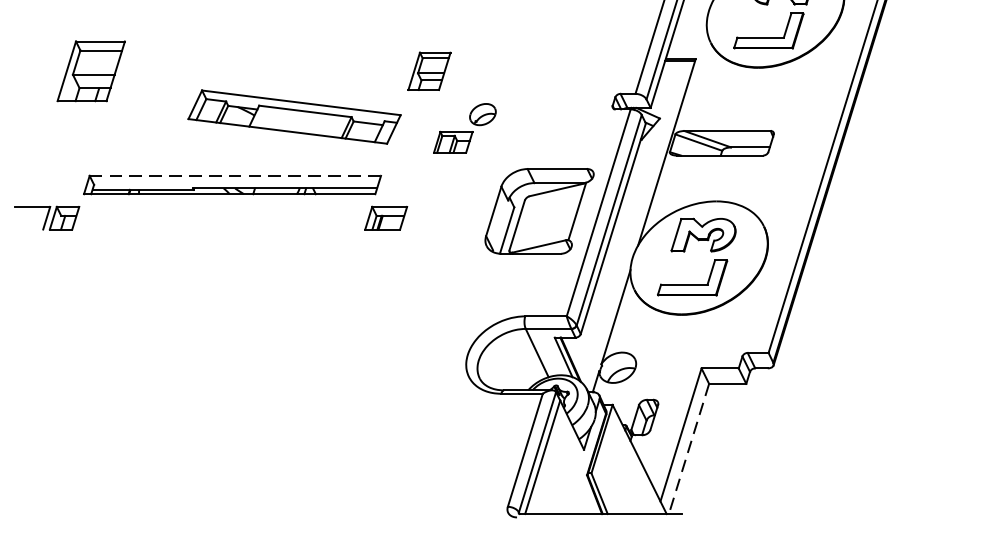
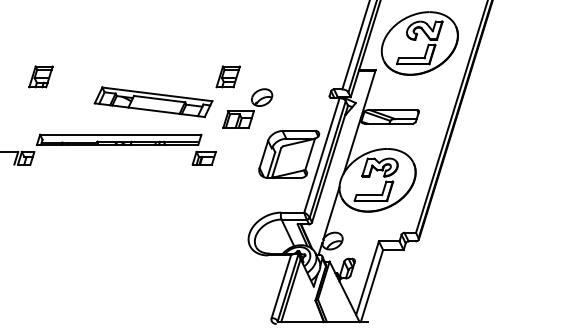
part: (90, 70) -> (40, 76), size x0.62
part: (464, 128) -> (247, 108), size x1.43
line: (234, 175) -> (120, 134), dashed -> solid
line: (688, 449) -> (371, 286), dashed -> solid

